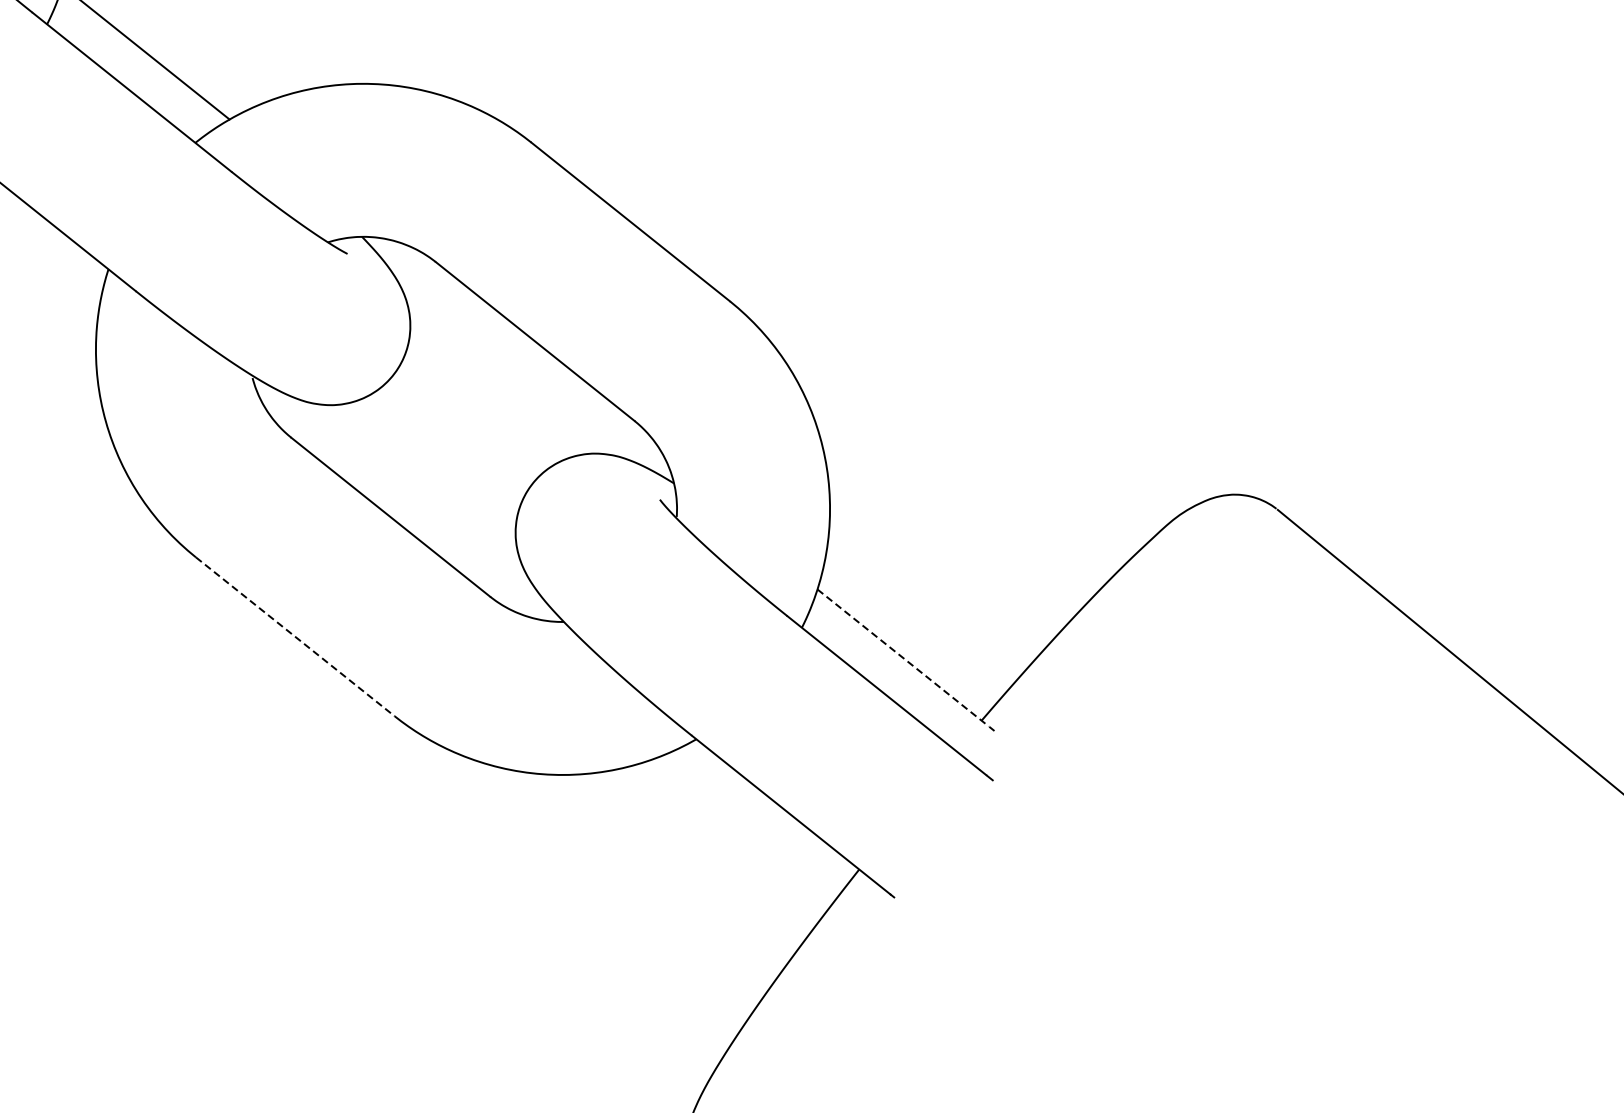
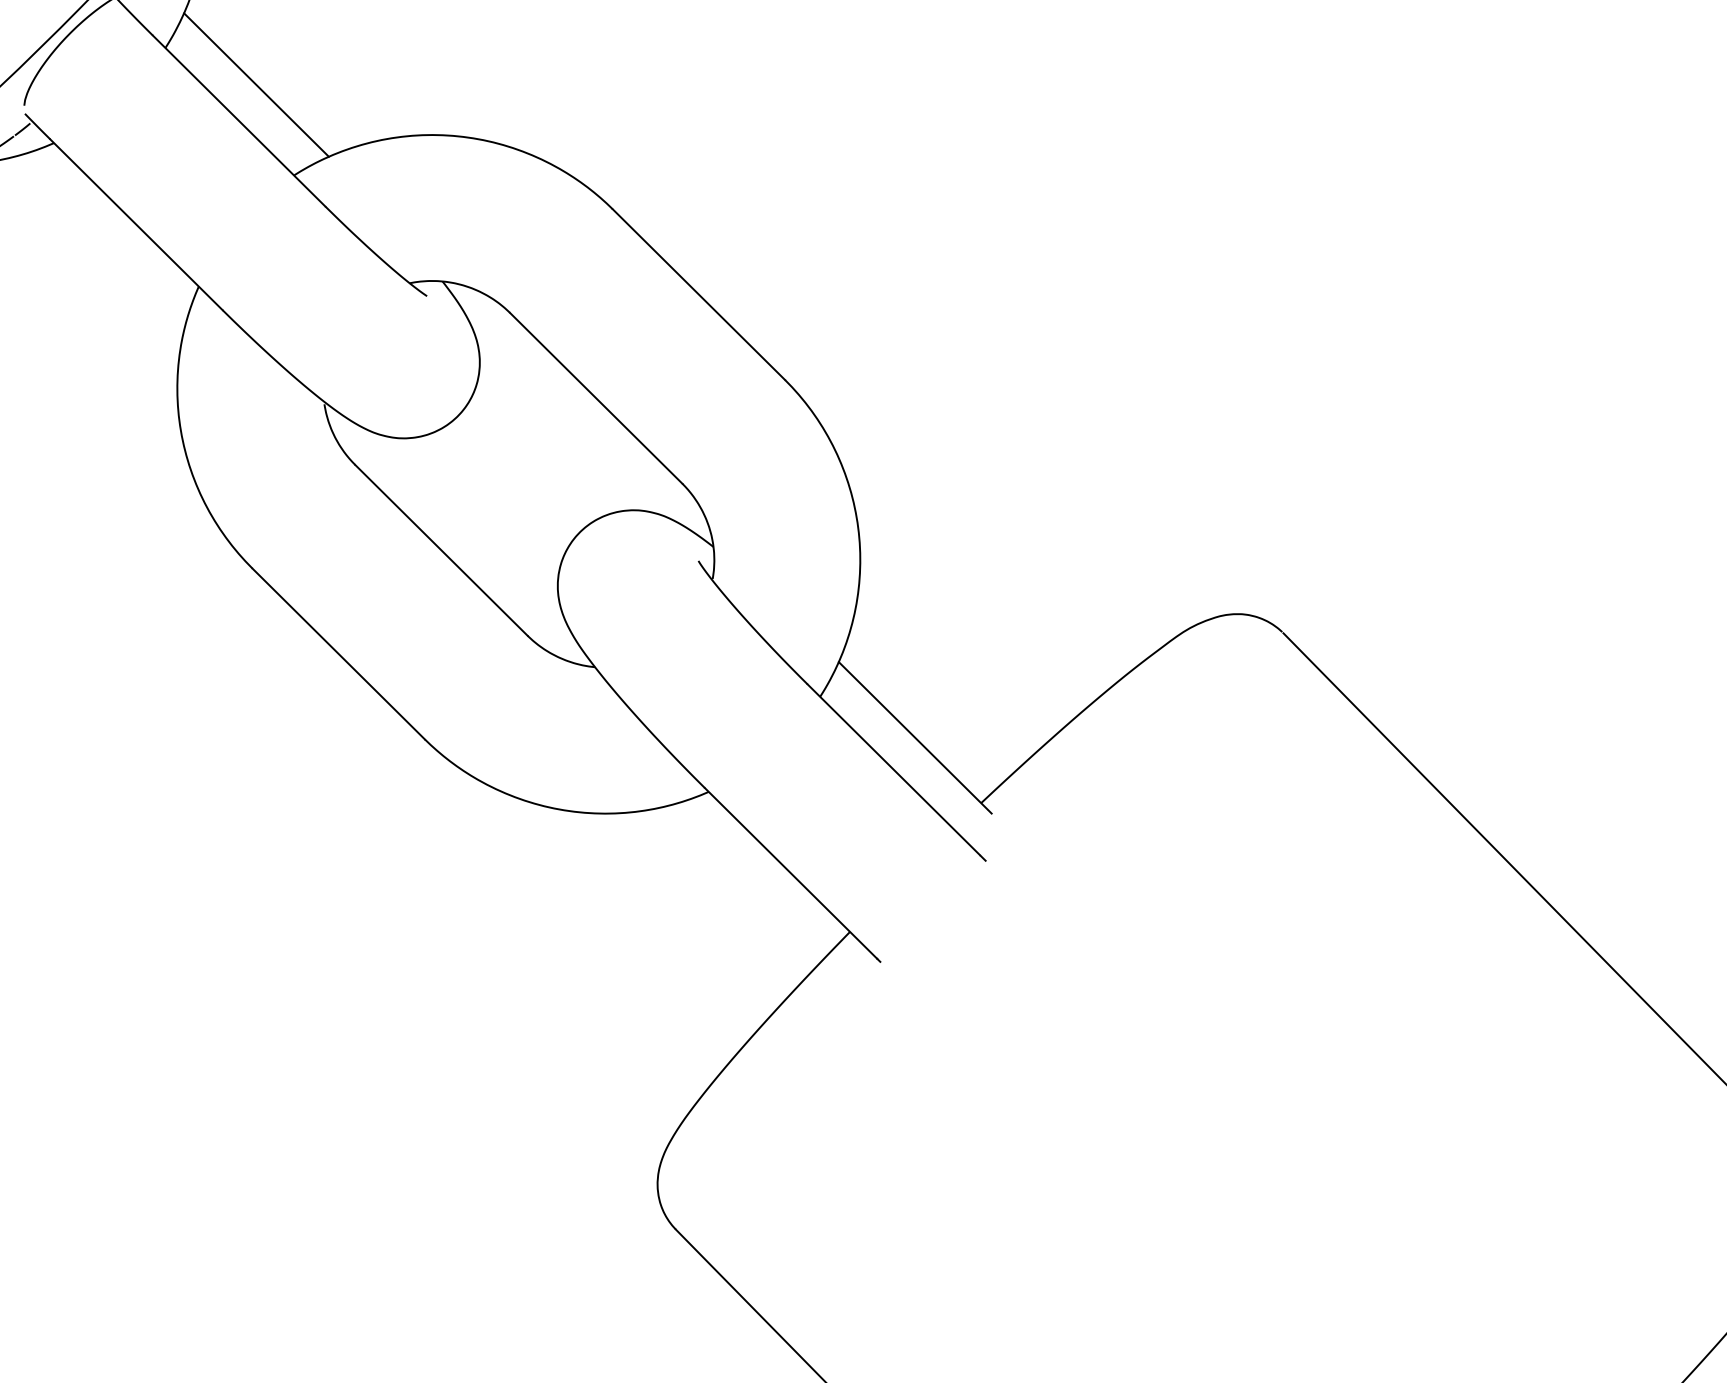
line: (296, 637) -> (339, 654), dashed -> solid
line: (903, 657) -> (913, 735), dashed -> solid

